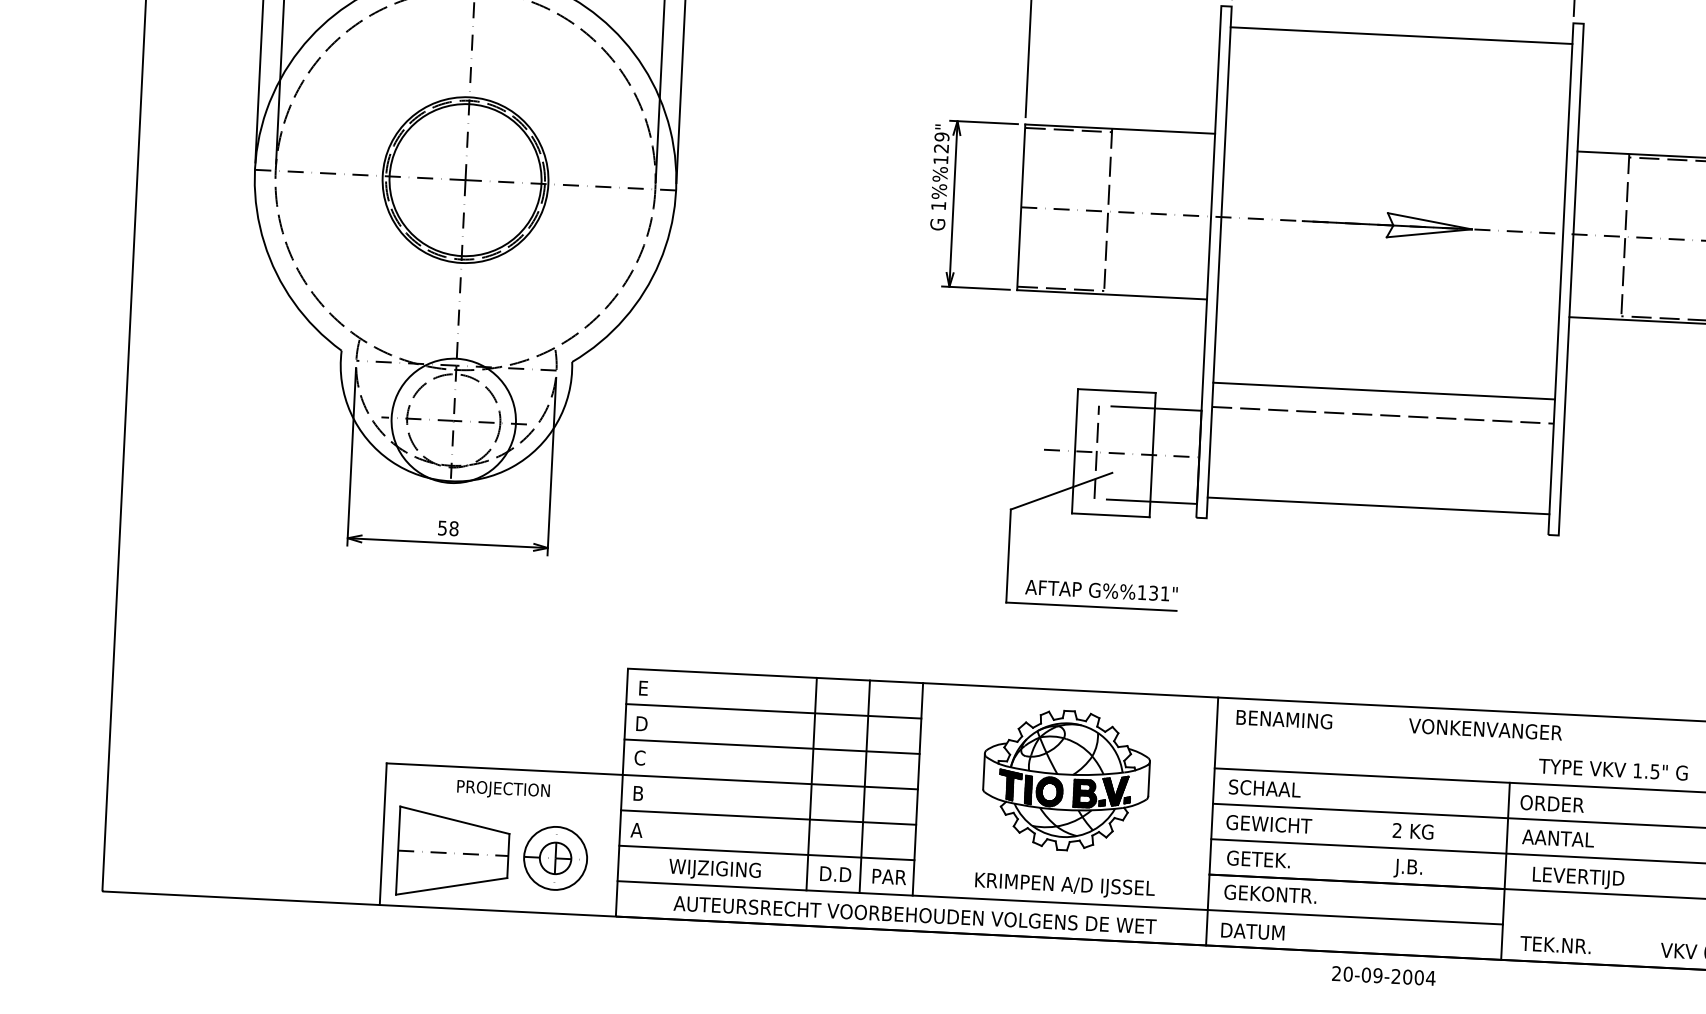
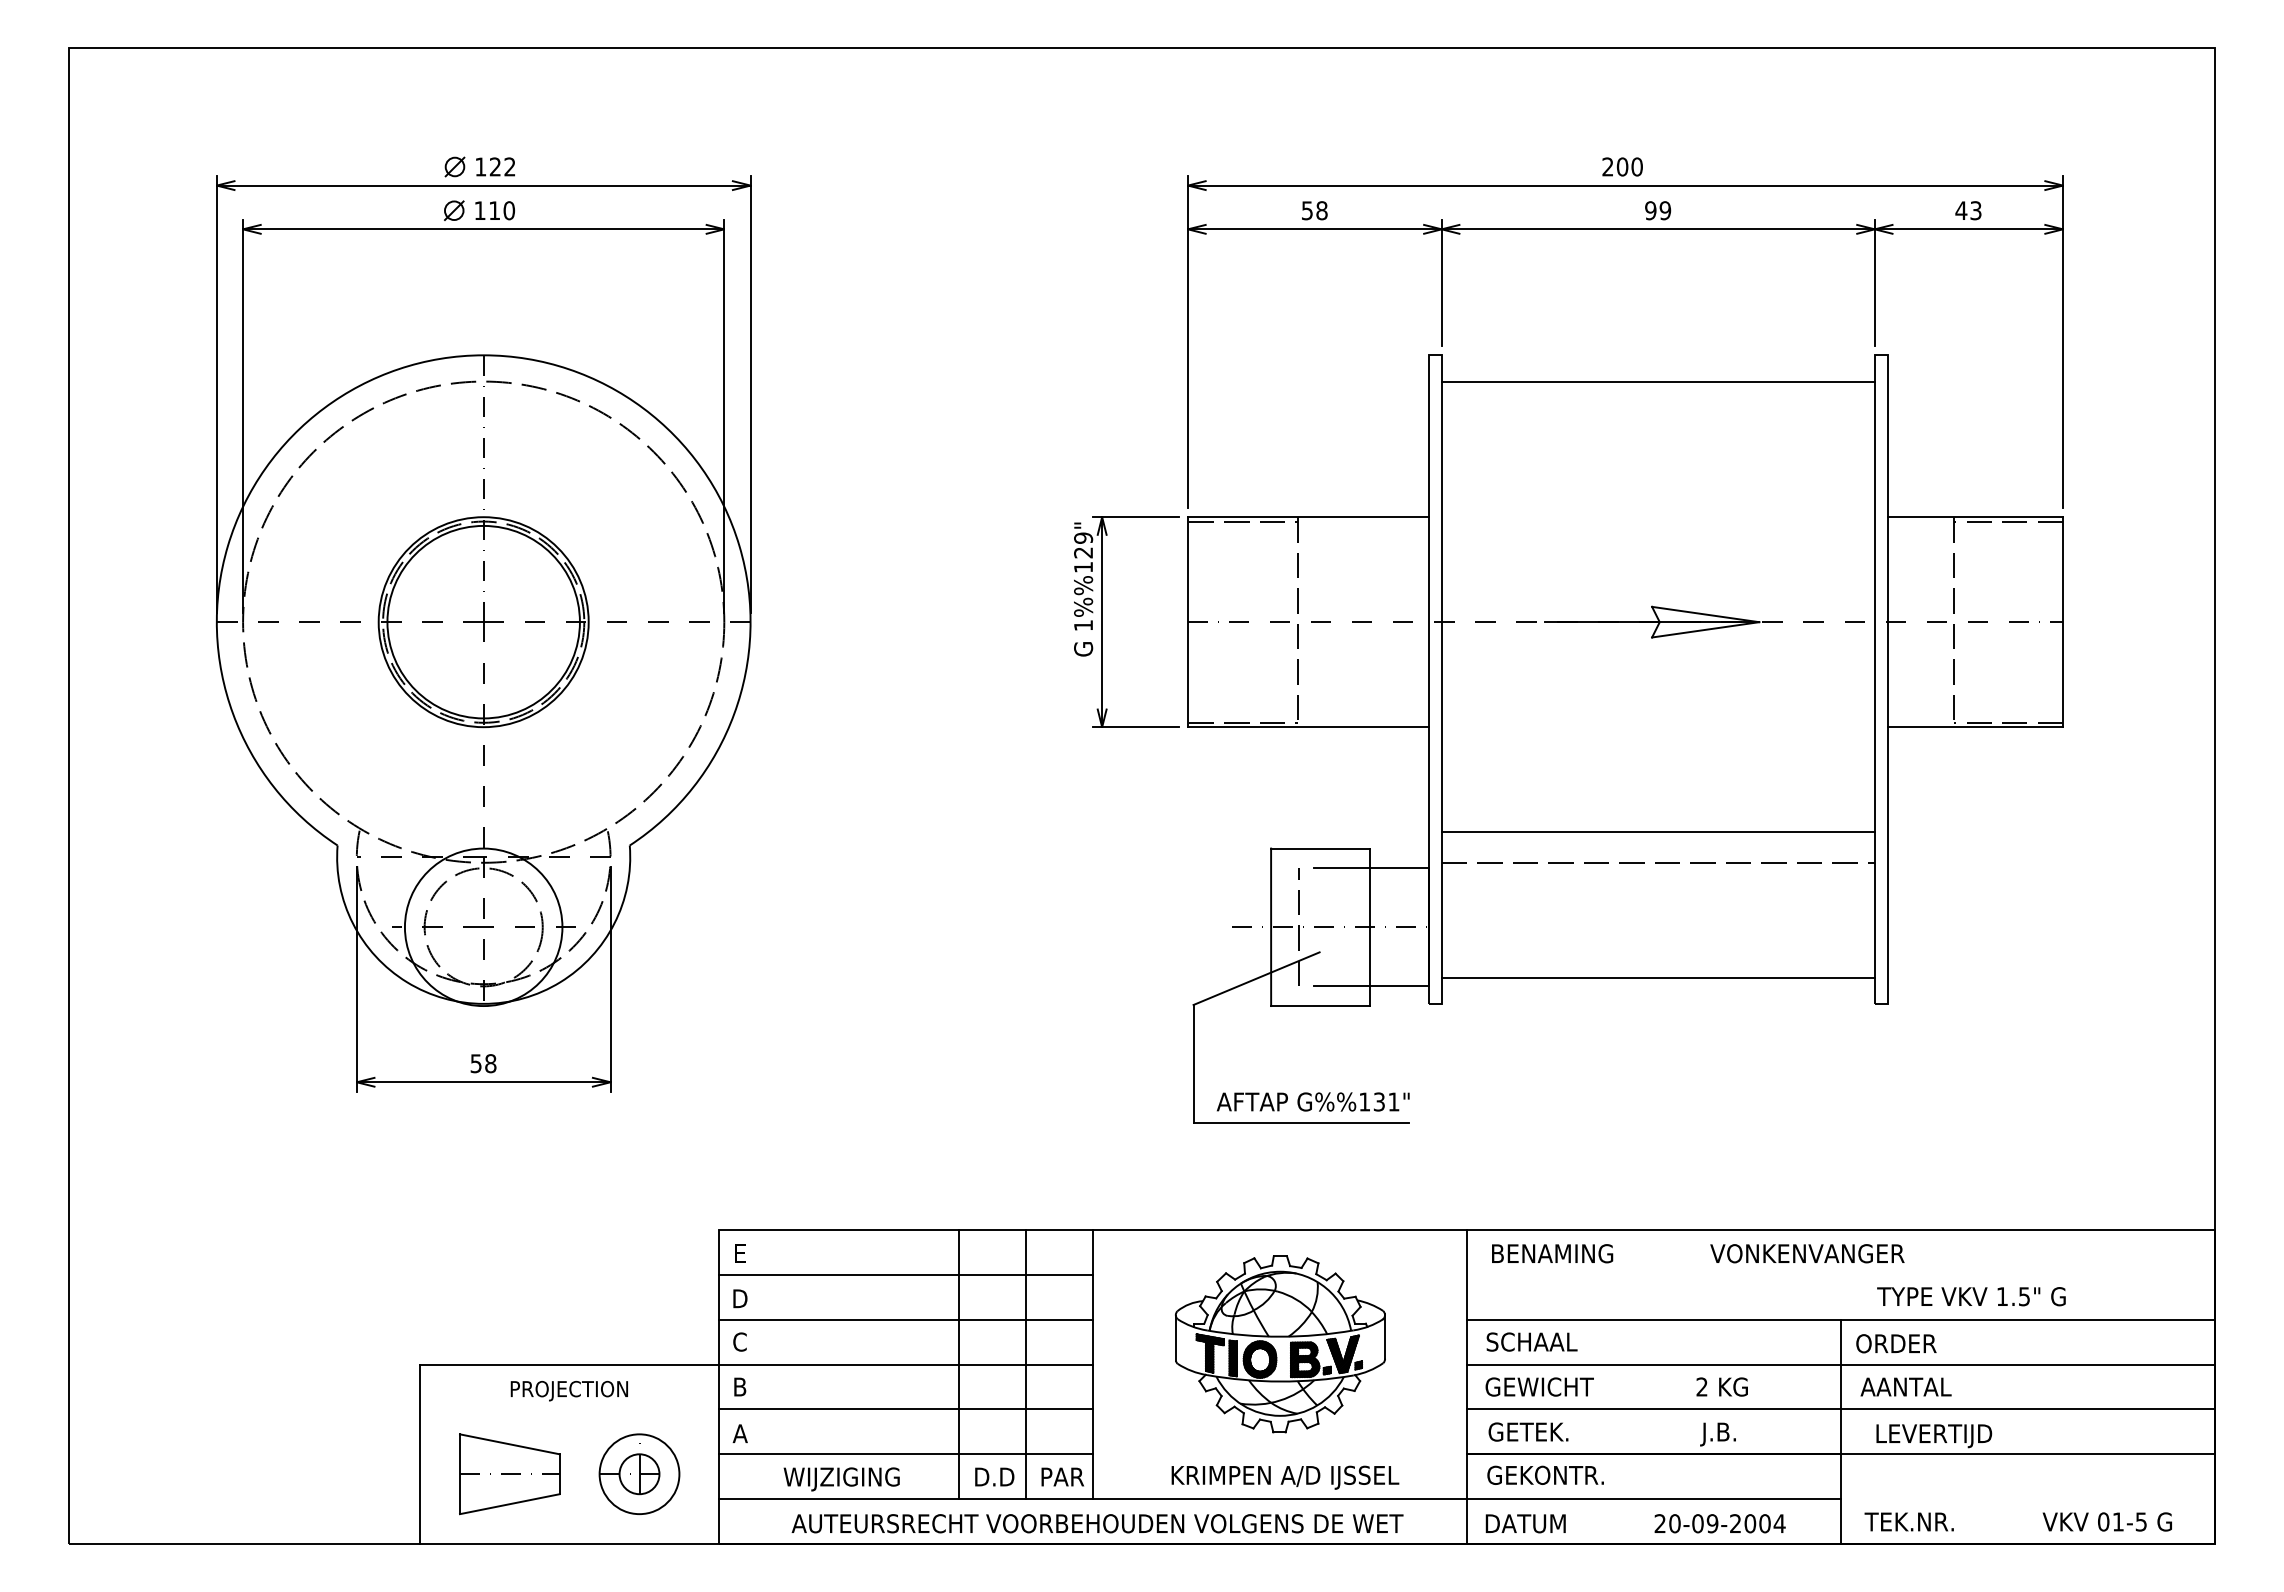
part: (453, 853) -> (509, 1474), size x0.71
text: (1383, 975) -> (1719, 1523), moved

